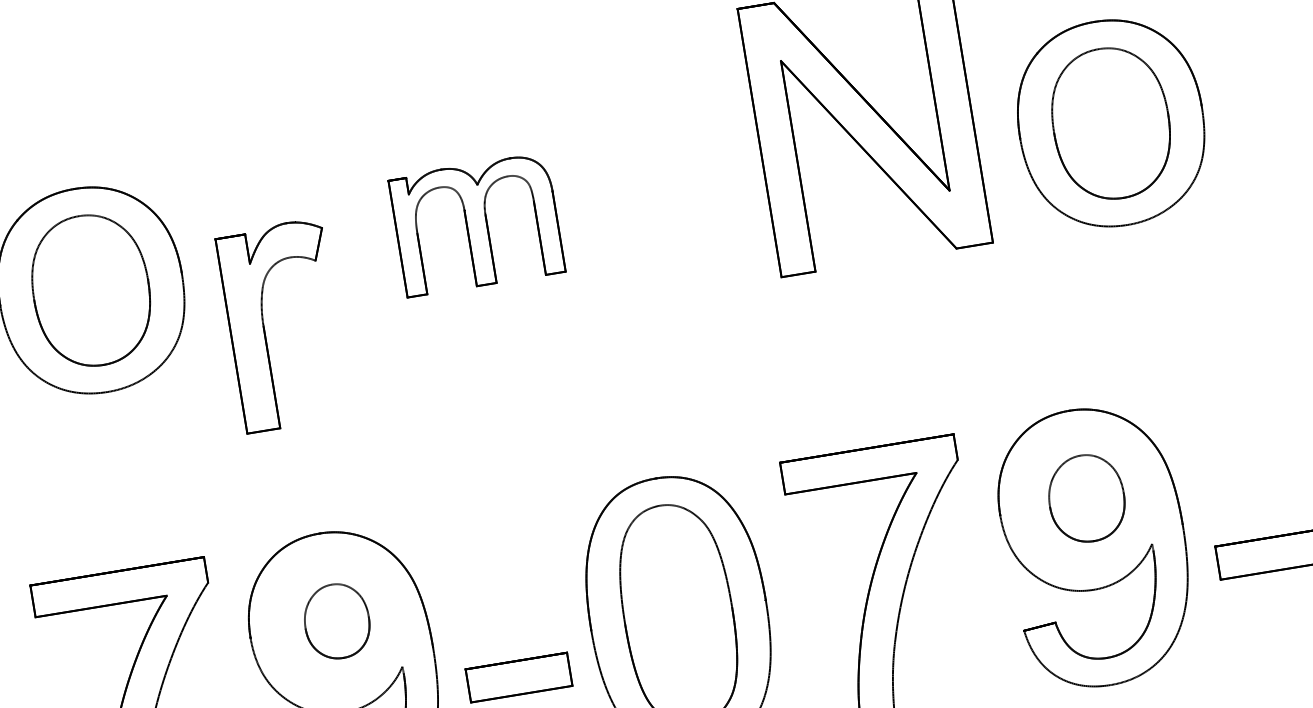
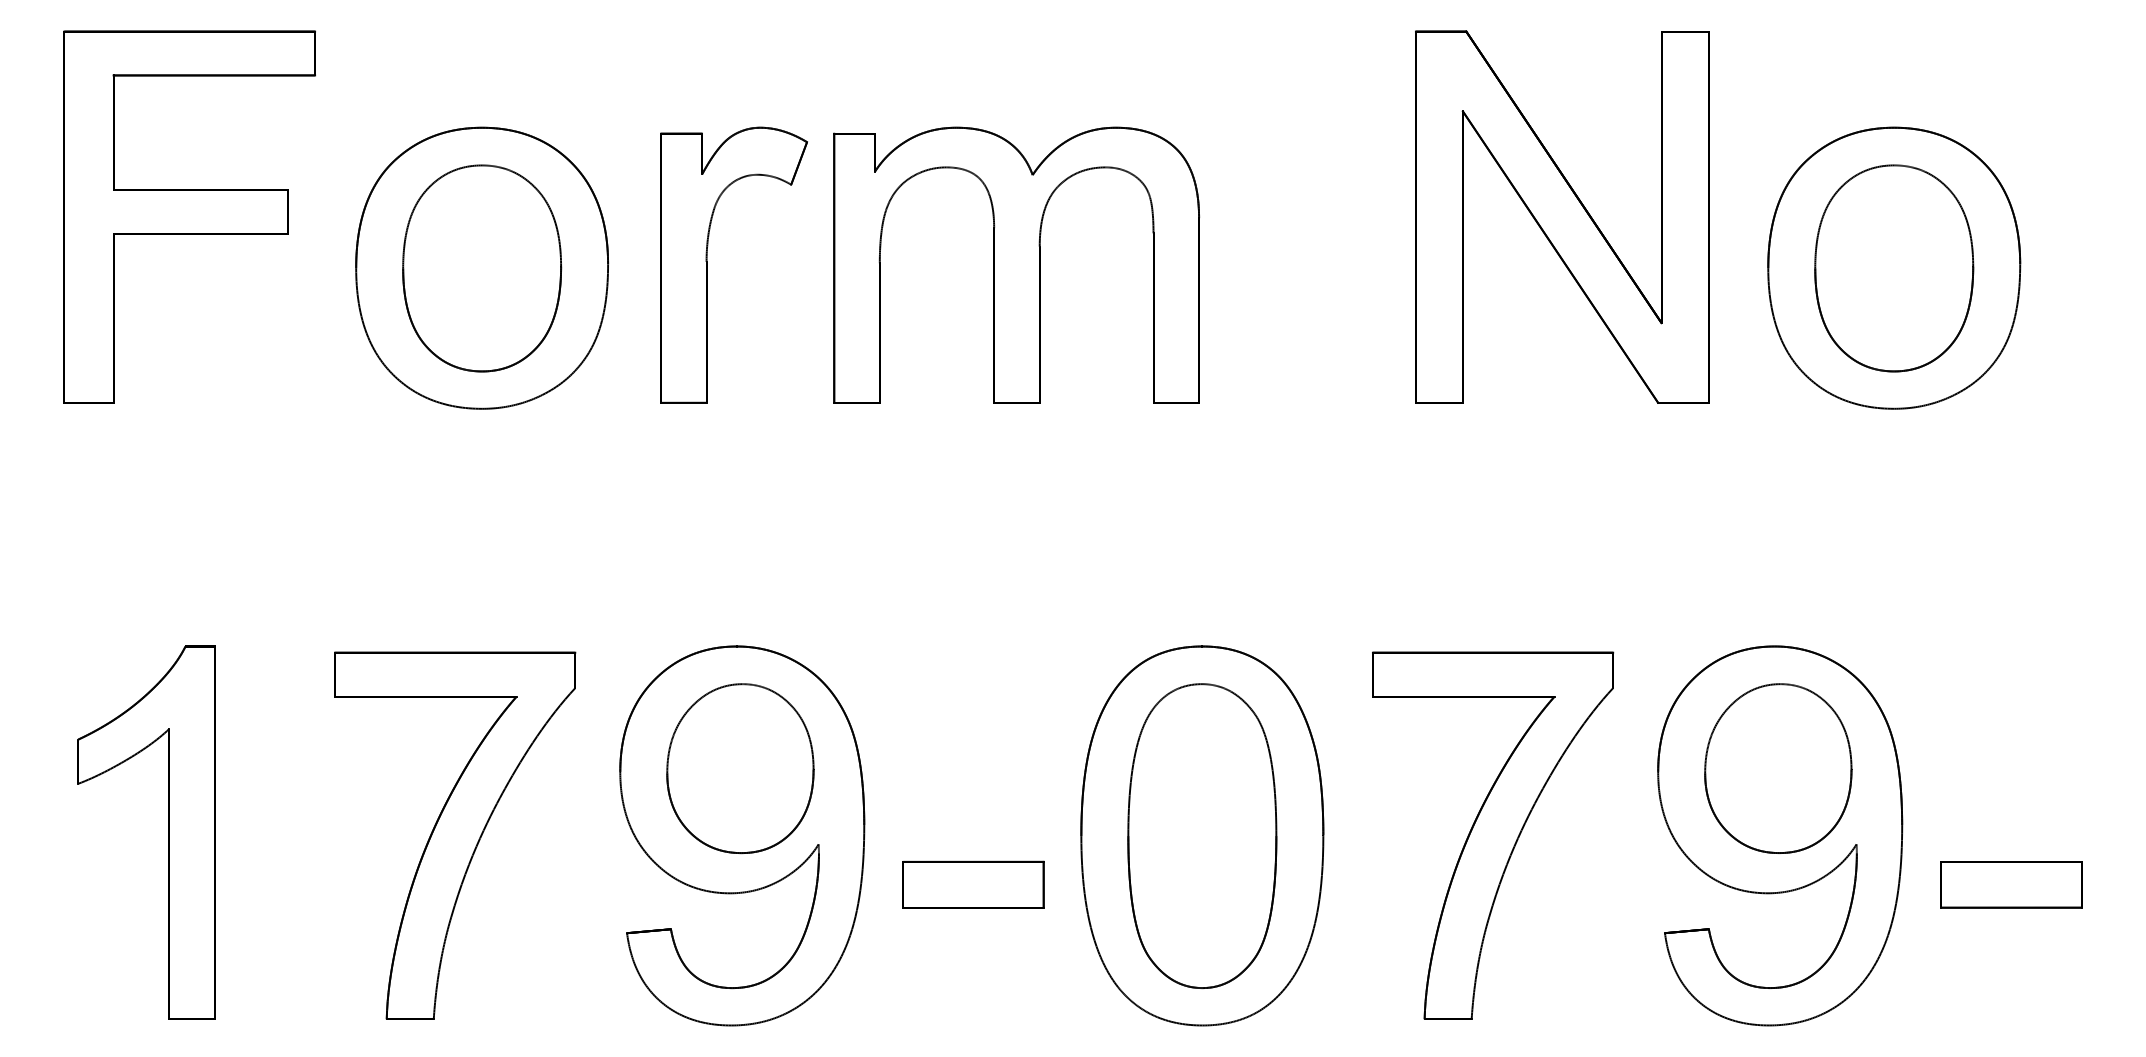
part: (476, 224) -> (1016, 264), size x1.67
part: (264, 328) -> (707, 264), moved
part: (1086, 498) -> (1778, 768), size x1.43
part: (337, 621) -> (740, 768), size x1.67

